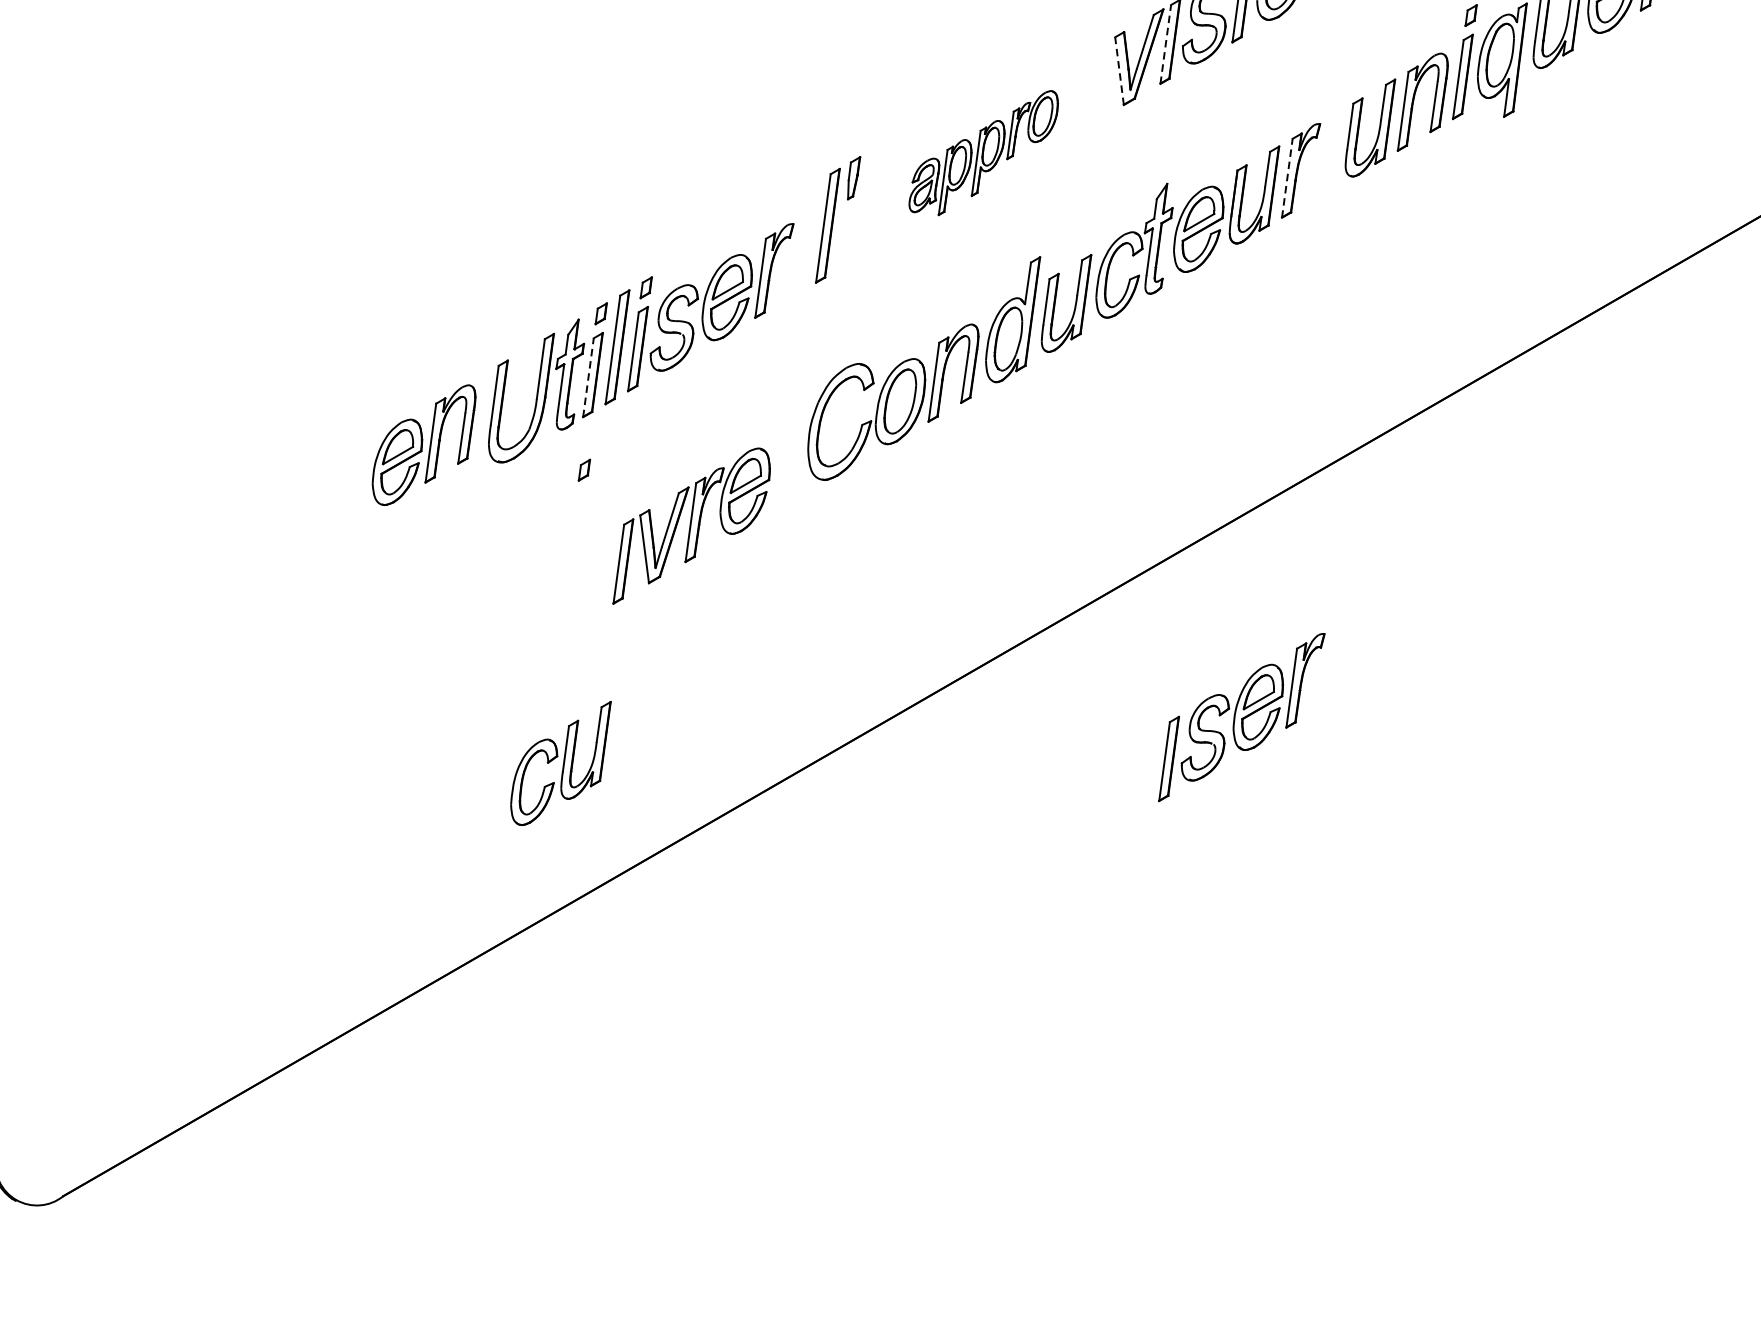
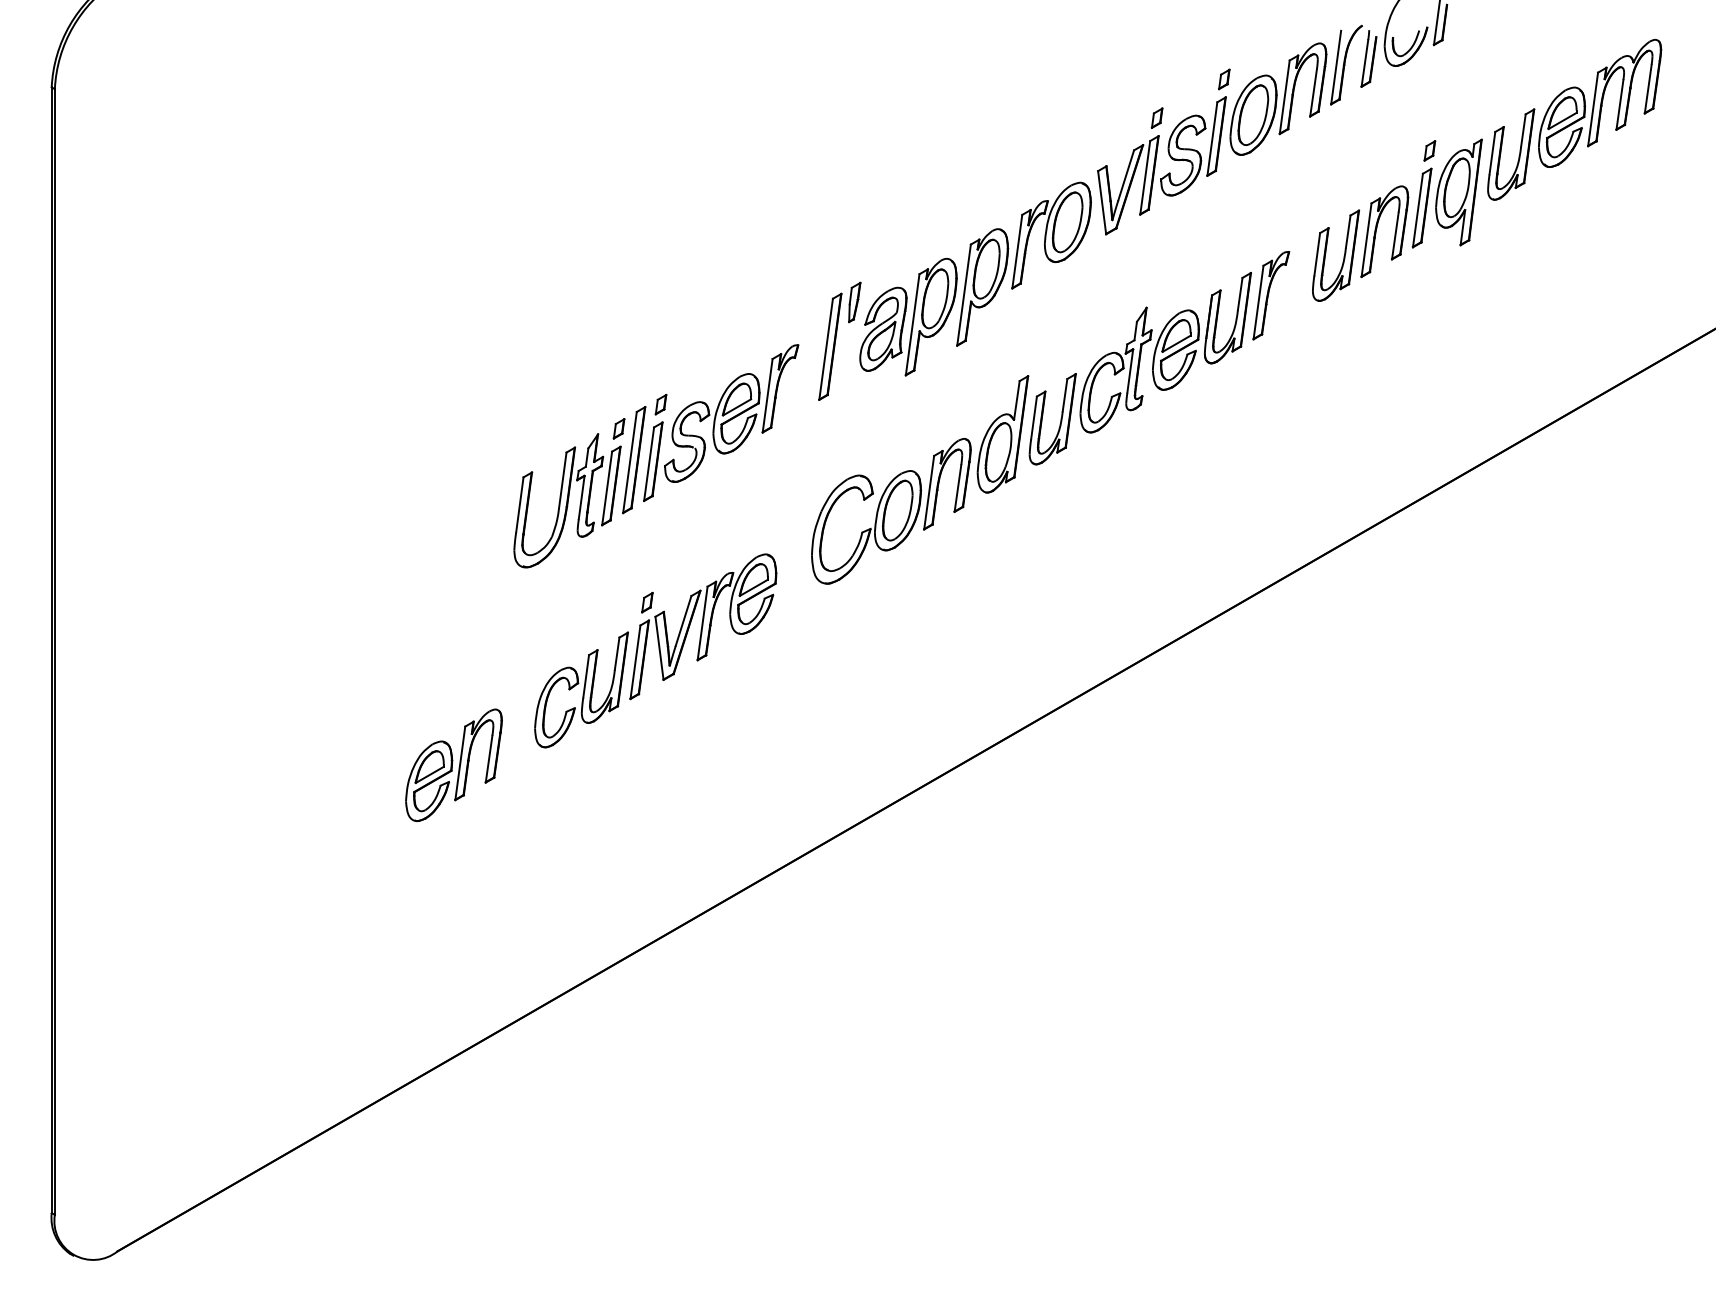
line: (1166, 44) -> (1145, 177), dashed -> solid
line: (1119, 70) -> (1102, 202), dashed -> solid
part: (983, 152) -> (975, 278), size x1.67
line: (1287, 178) -> (1258, 302), dashed -> solid
line: (588, 376) -> (607, 487), dashed -> solid
part: (423, 444) -> (453, 764), moved
part: (584, 470) -> (647, 602), moved
part: (1242, 716) -> (1216, 804), removed
part: (560, 762) -> (581, 689), moved

